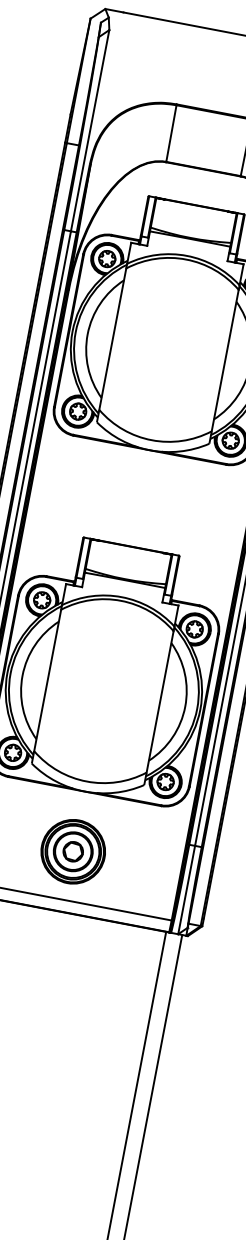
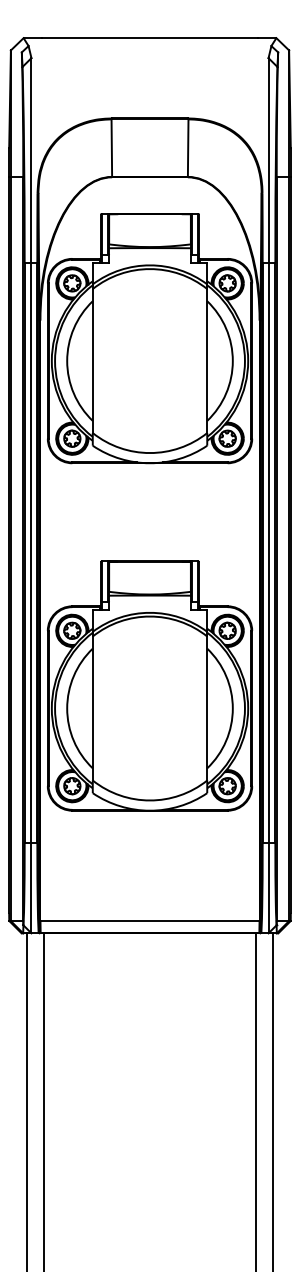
part: (72, 851) -> (149, 871), removed

